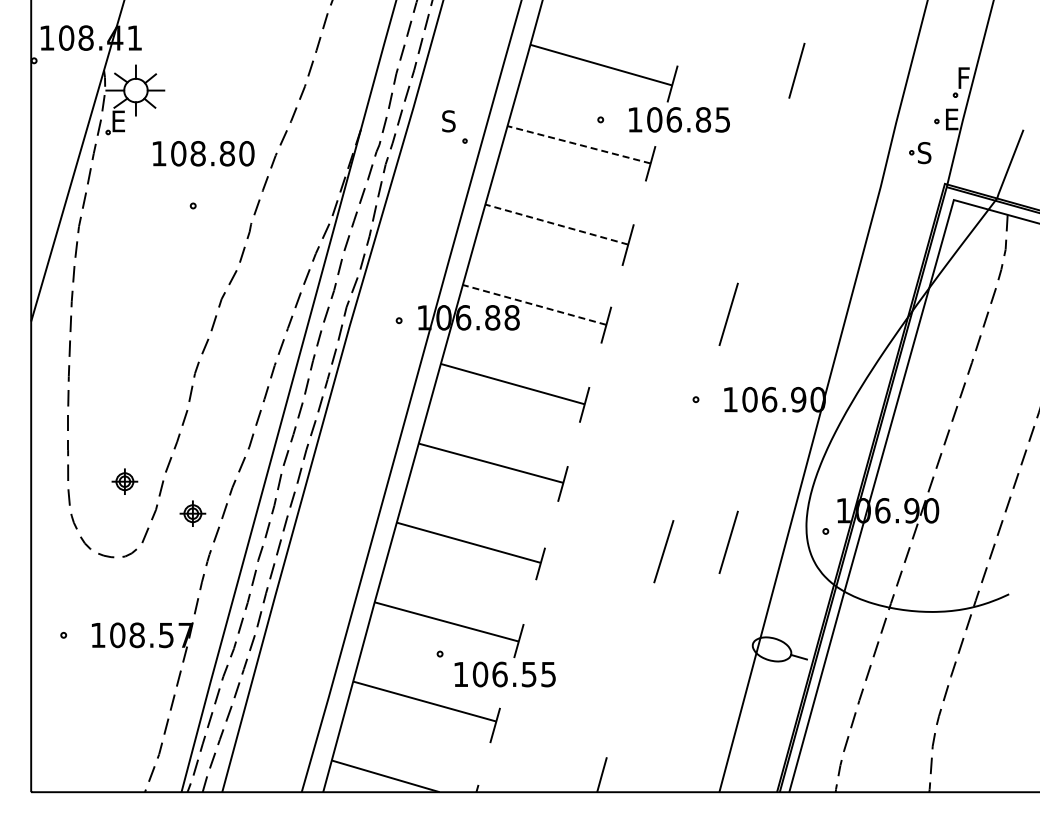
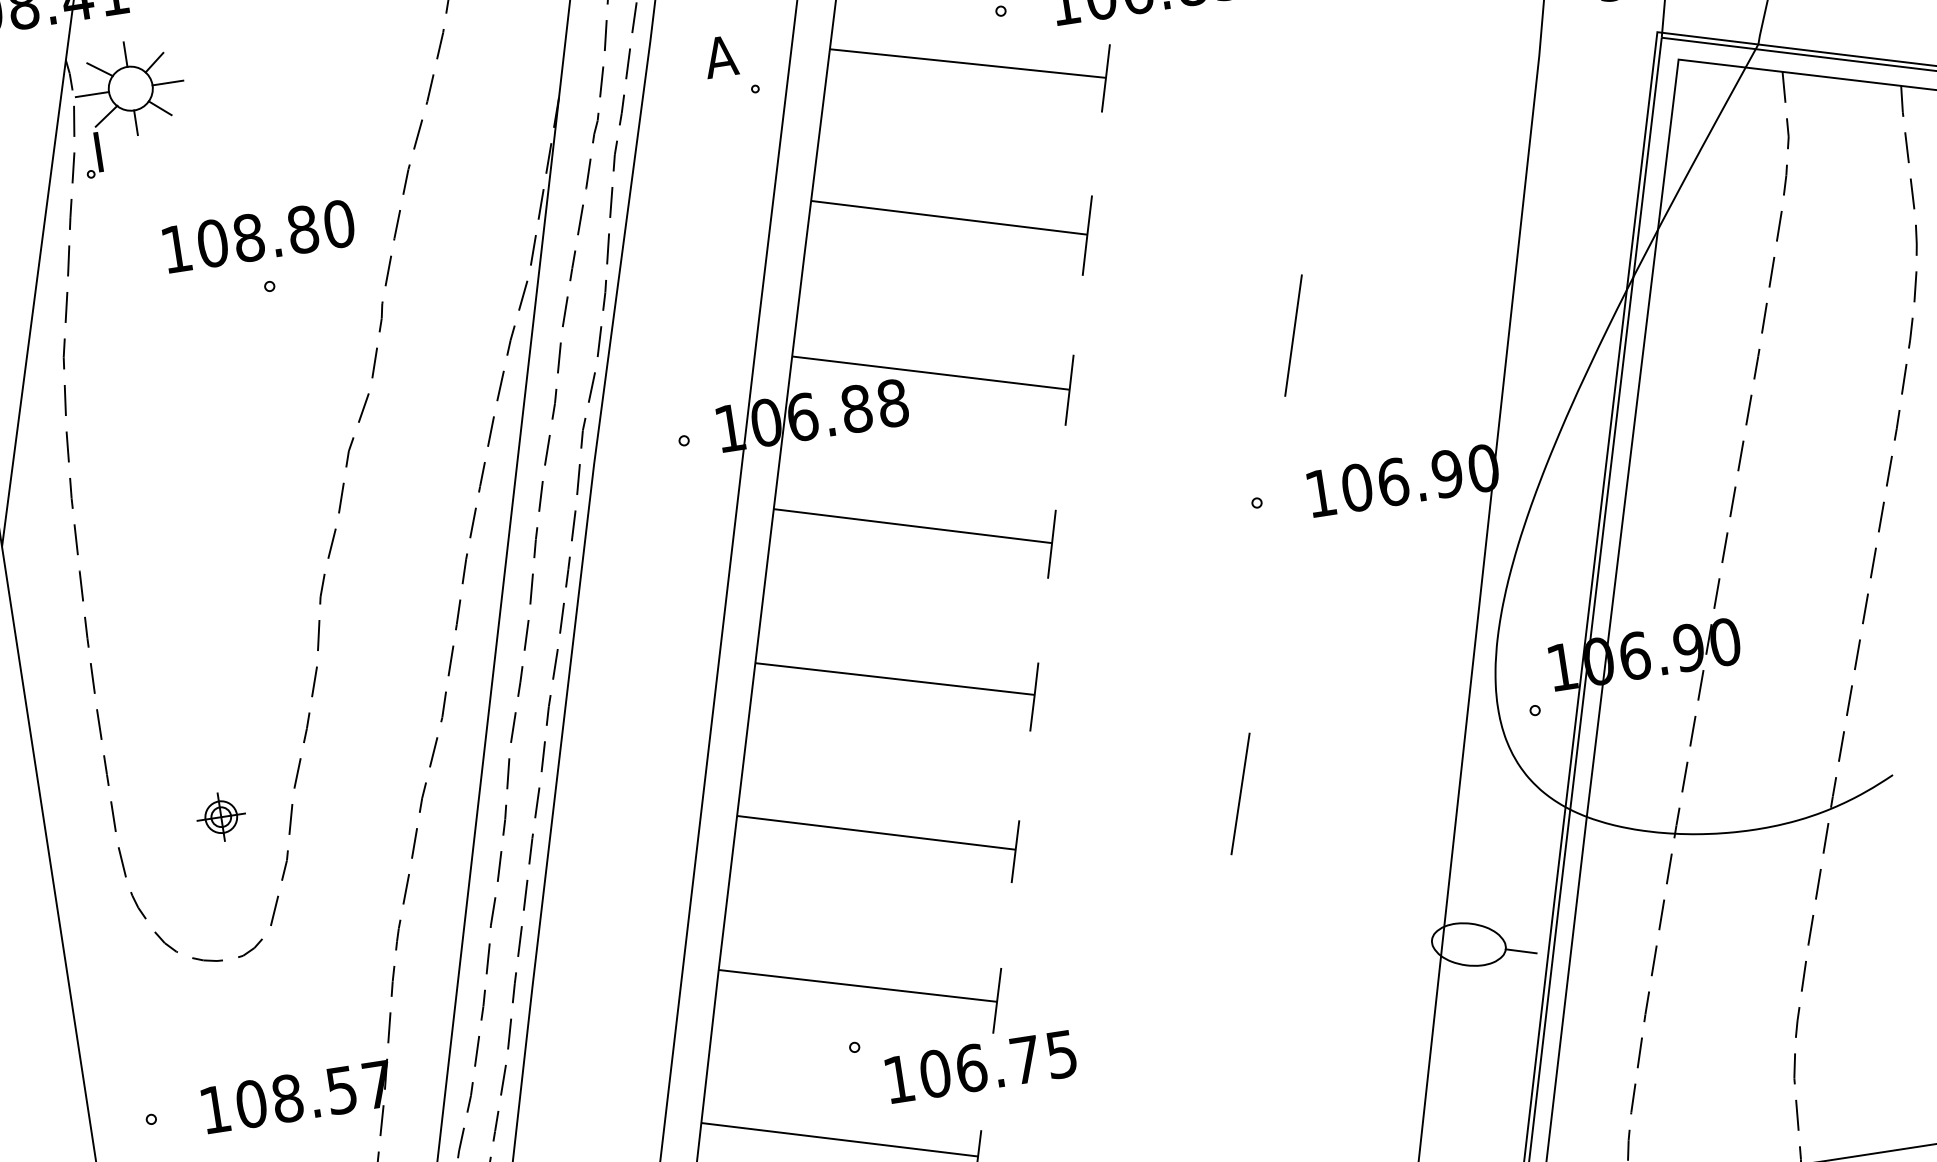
text: (119, 121) -> (109, 150), E -> I
text: (449, 121) -> (720, 57), S -> A
line: (578, 144) -> (966, 63), dashed -> solid
text: (203, 153) -> (258, 236), moved
line: (556, 224) -> (948, 217), dashed -> solid
line: (534, 304) -> (930, 372), dashed -> solid
part: (192, 513) -> (355, 856), removed
line: (728, 541) -> (1357, 756), removed
text: (528, 674) -> (1024, 1060), 106.55 -> 106.75

